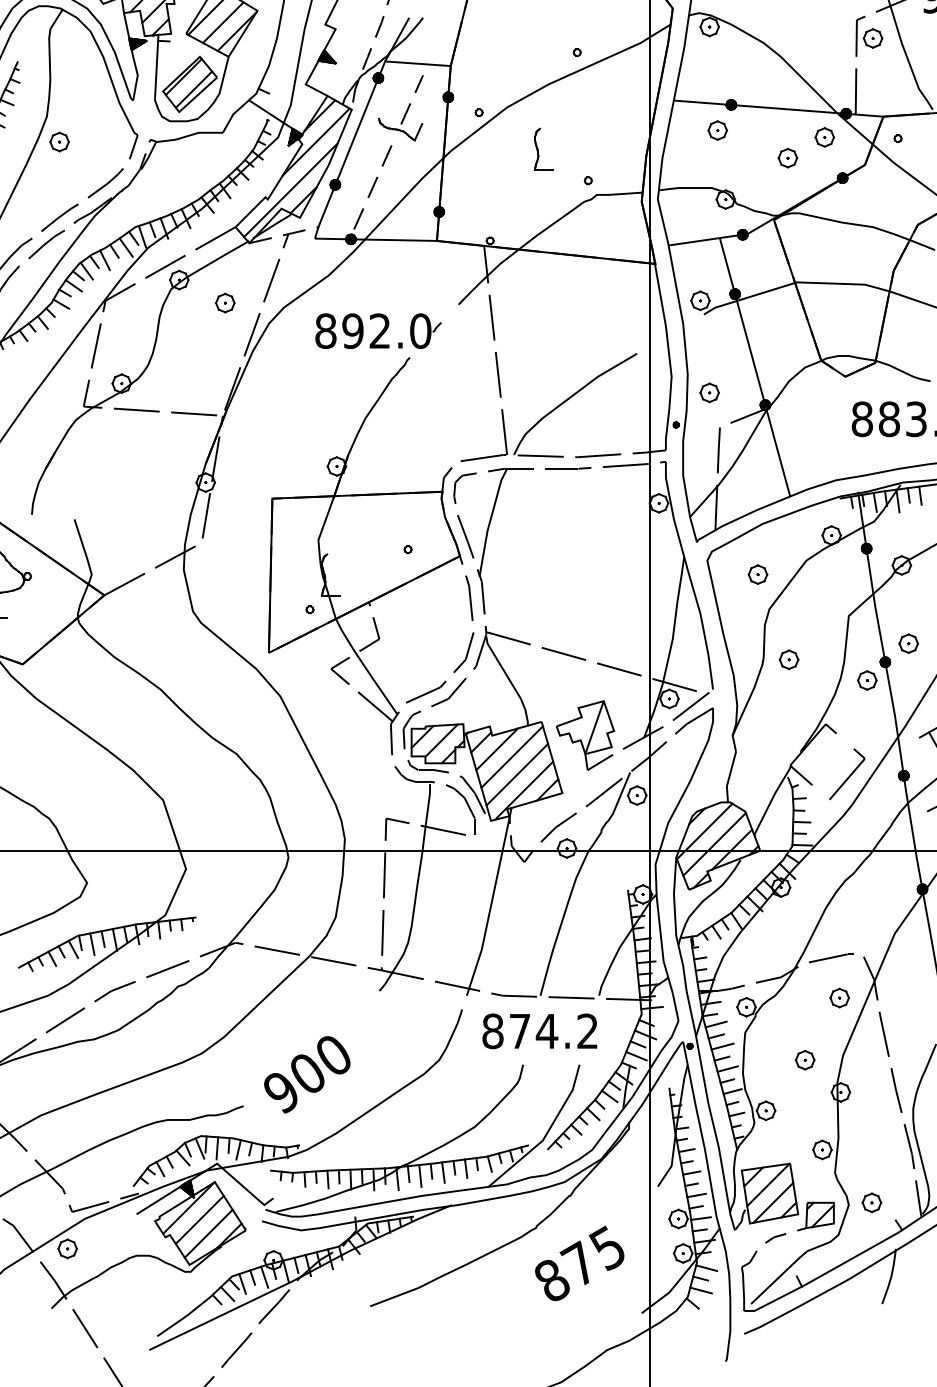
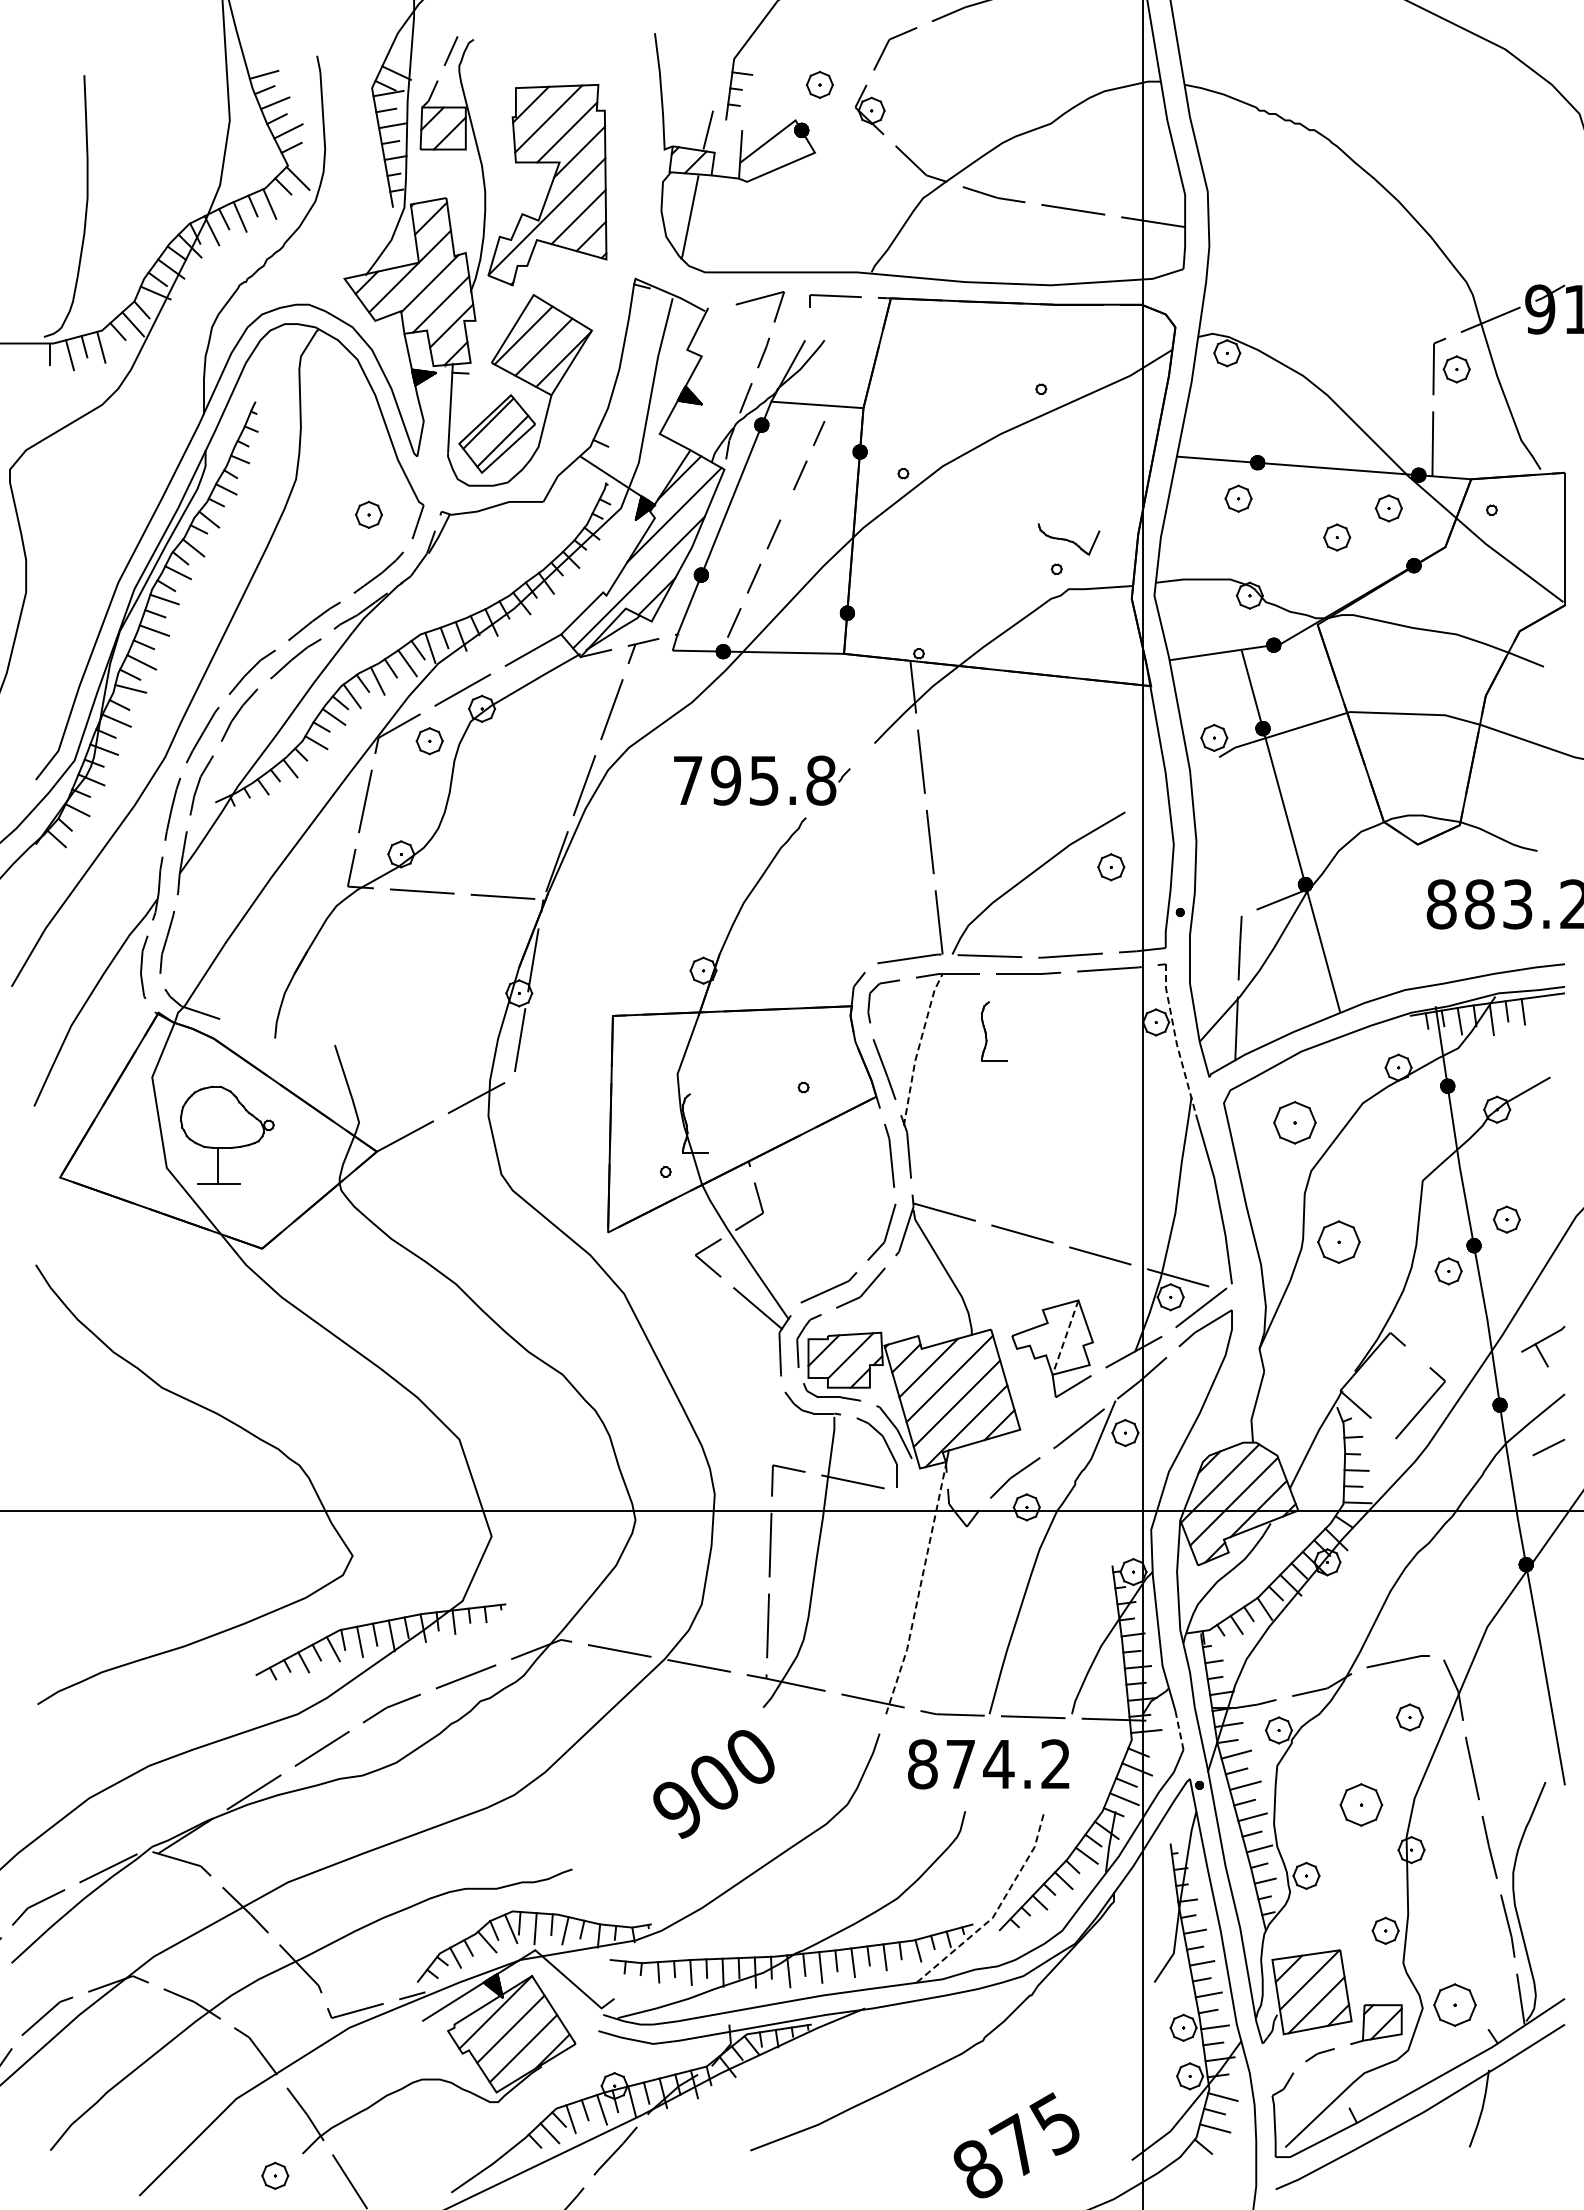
part: (400, 129) -> (1068, 539), moved
part: (59, 141) -> (368, 514), moved
part: (538, 149) -> (986, 1031), moved
part: (225, 303) -> (429, 741), moved
text: (373, 331) -> (754, 780), 892.0 -> 795.8
part: (709, 393) -> (1111, 867), moved
line: (673, 516) -> (1176, 1041), solid -> dashed
line: (489, 521) -> (918, 1047), solid -> dashed
part: (758, 574) -> (1295, 1122), size x1.6
part: (788, 659) -> (1338, 1242), size x1.6
line: (594, 728) -> (1065, 1338), solid -> dashed
line: (490, 908) -> (919, 1591), solid -> dashed
line: (675, 1007) -> (1179, 1730), solid -> dashed
part: (805, 1059) -> (1361, 1804), size x1.6
text: (306, 1074) -> (713, 1784), moved
line: (546, 1134) -> (997, 1909), solid -> dashed
part: (872, 1203) -> (1455, 2005), size x1.6
part: (67, 1248) -> (275, 2175), moved
text: (579, 1263) -> (1016, 2145), moved

